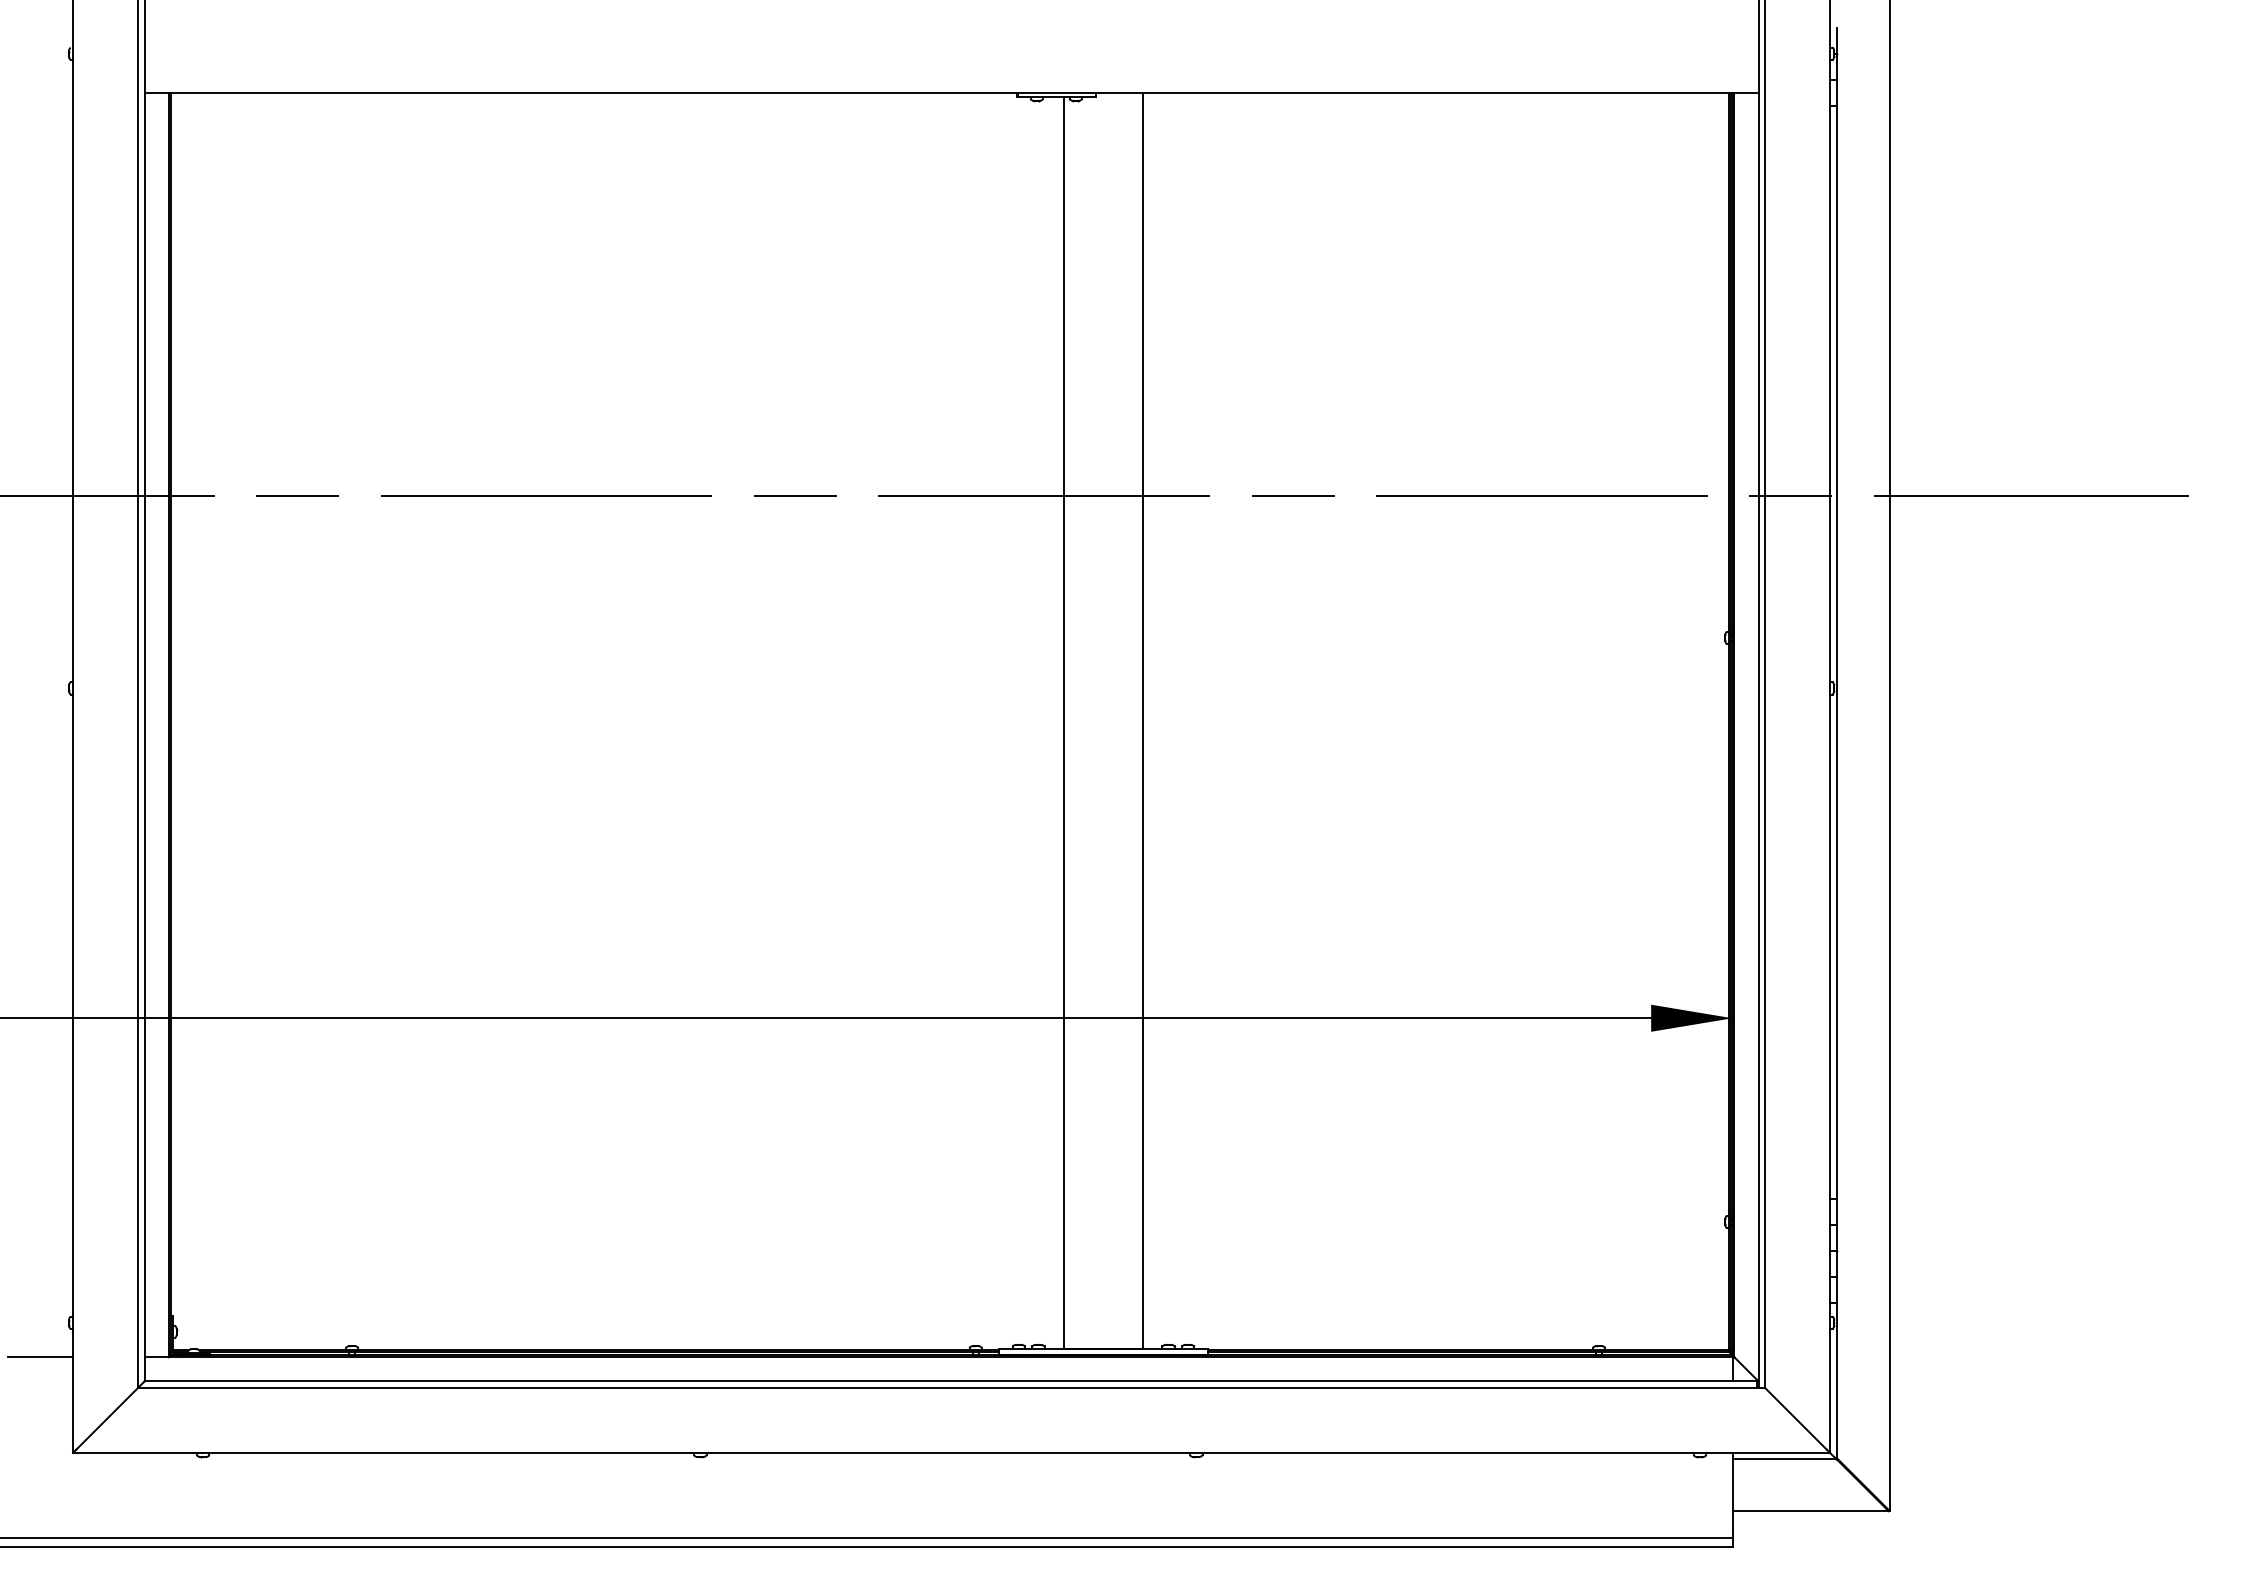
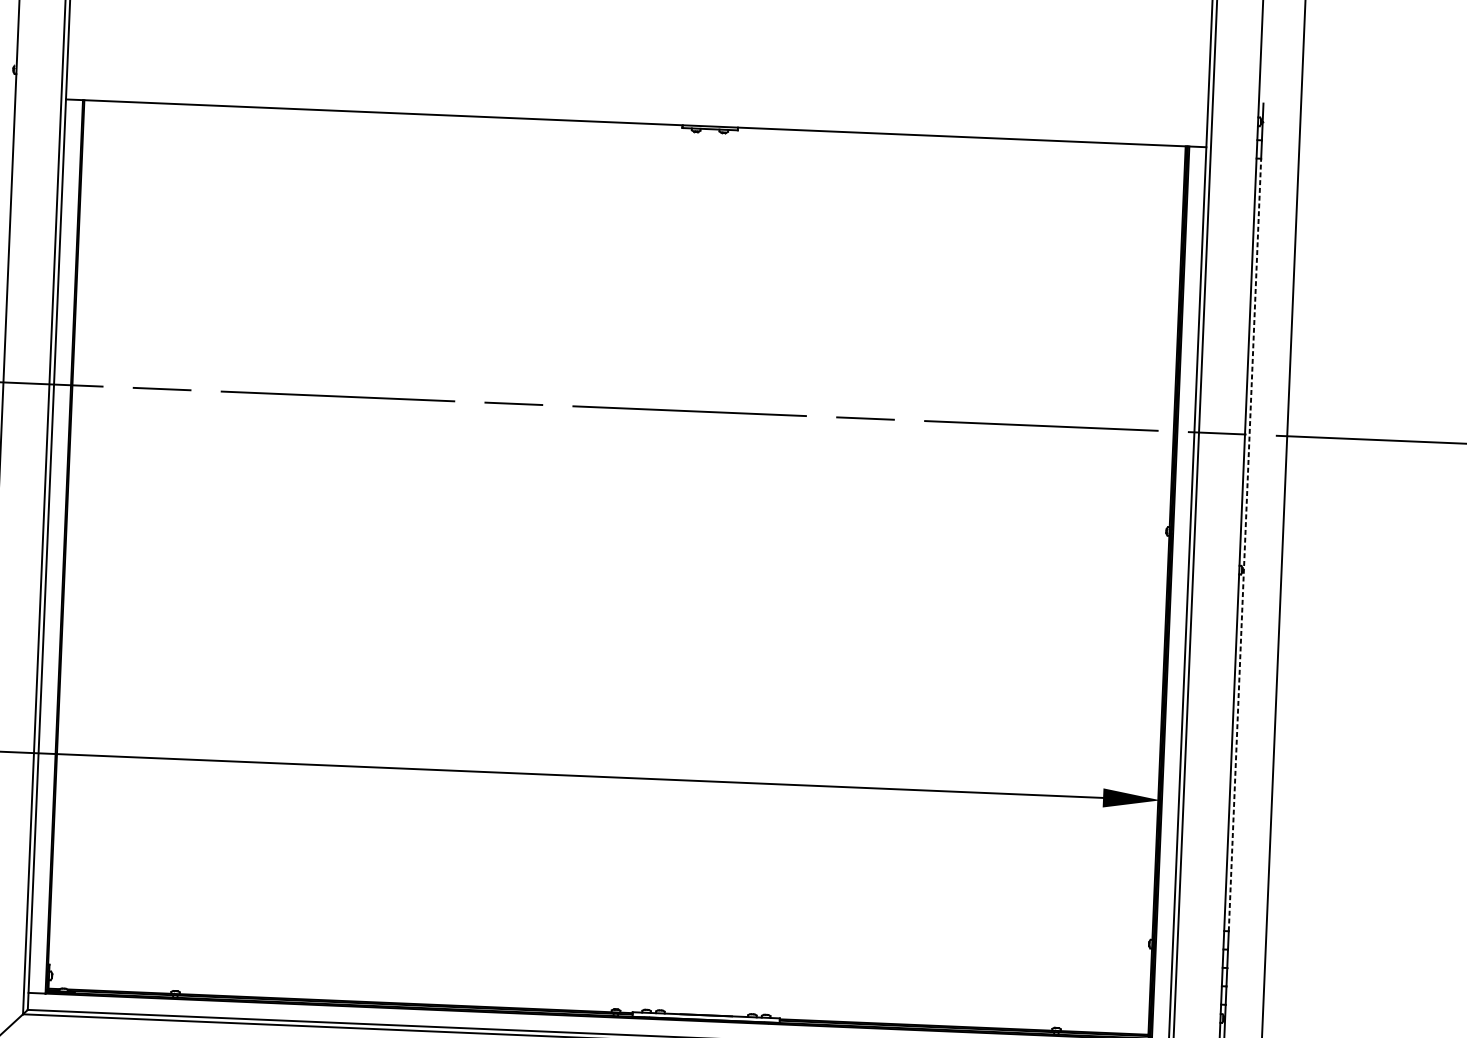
line: (1836, 652) -> (1244, 544), solid -> dashed
line: (1142, 720) -> (752, 572), removed
line: (1064, 722) -> (697, 571), removed

